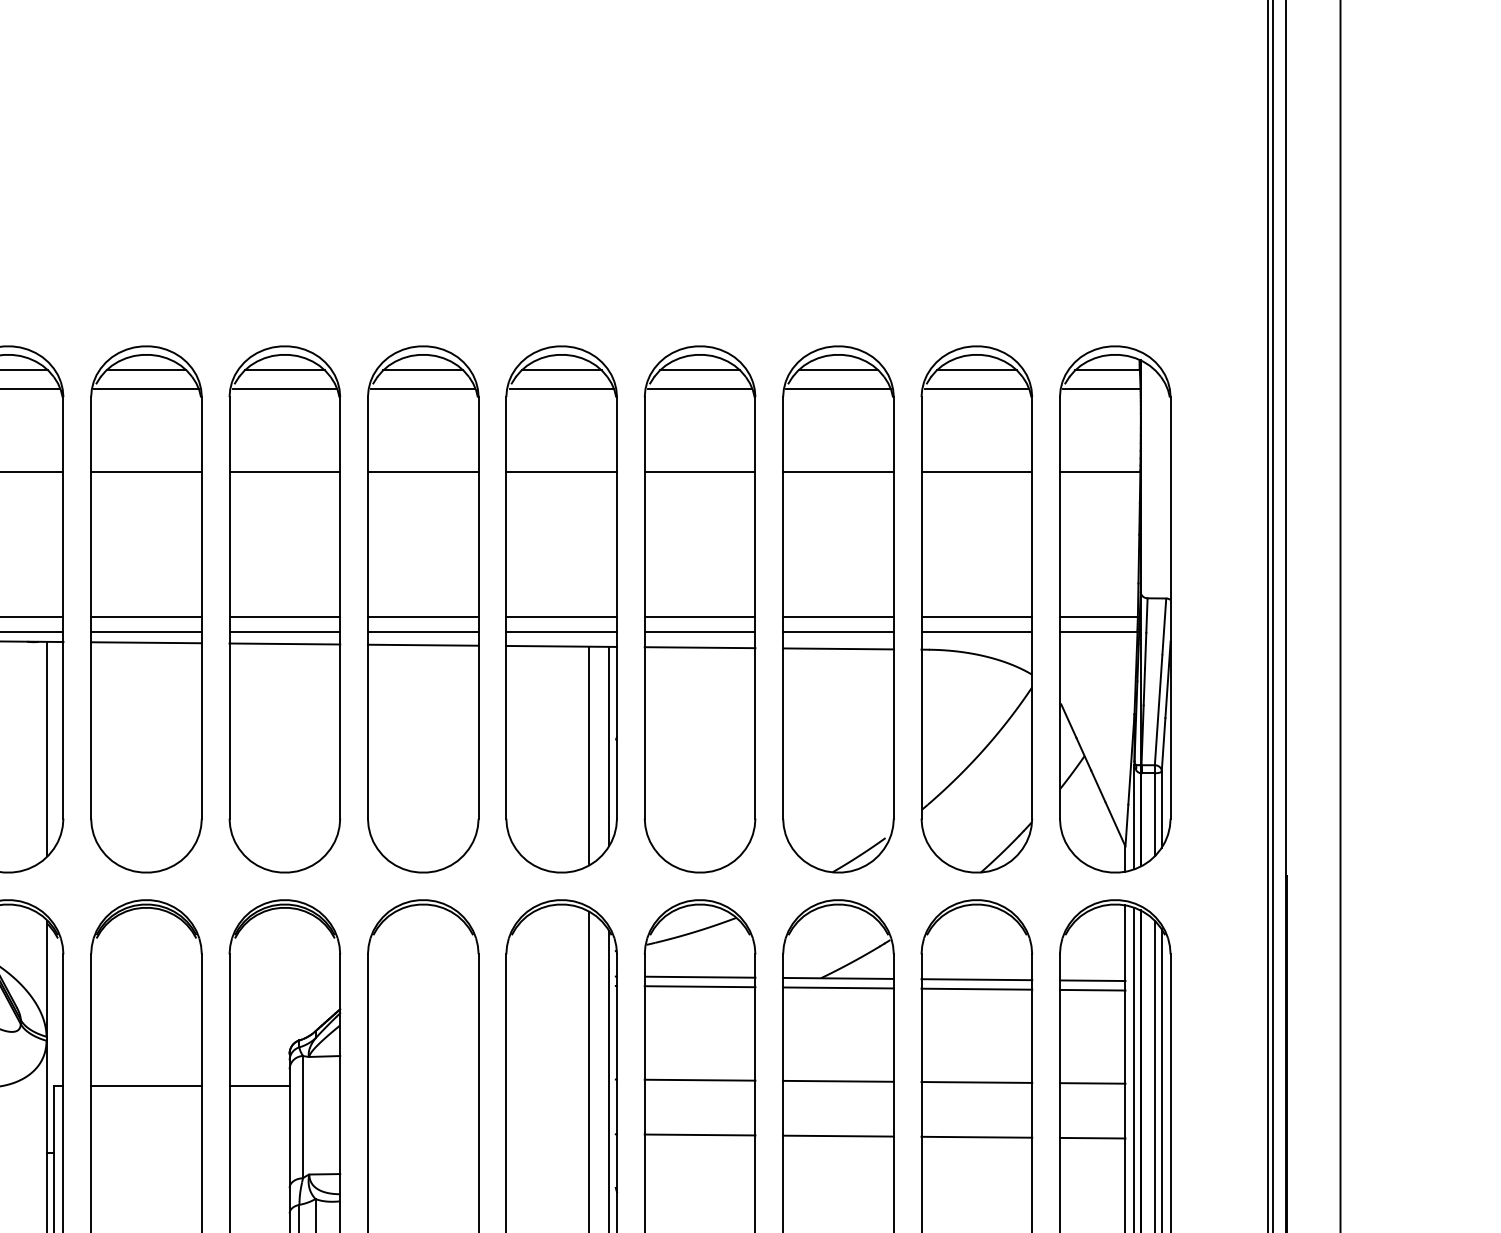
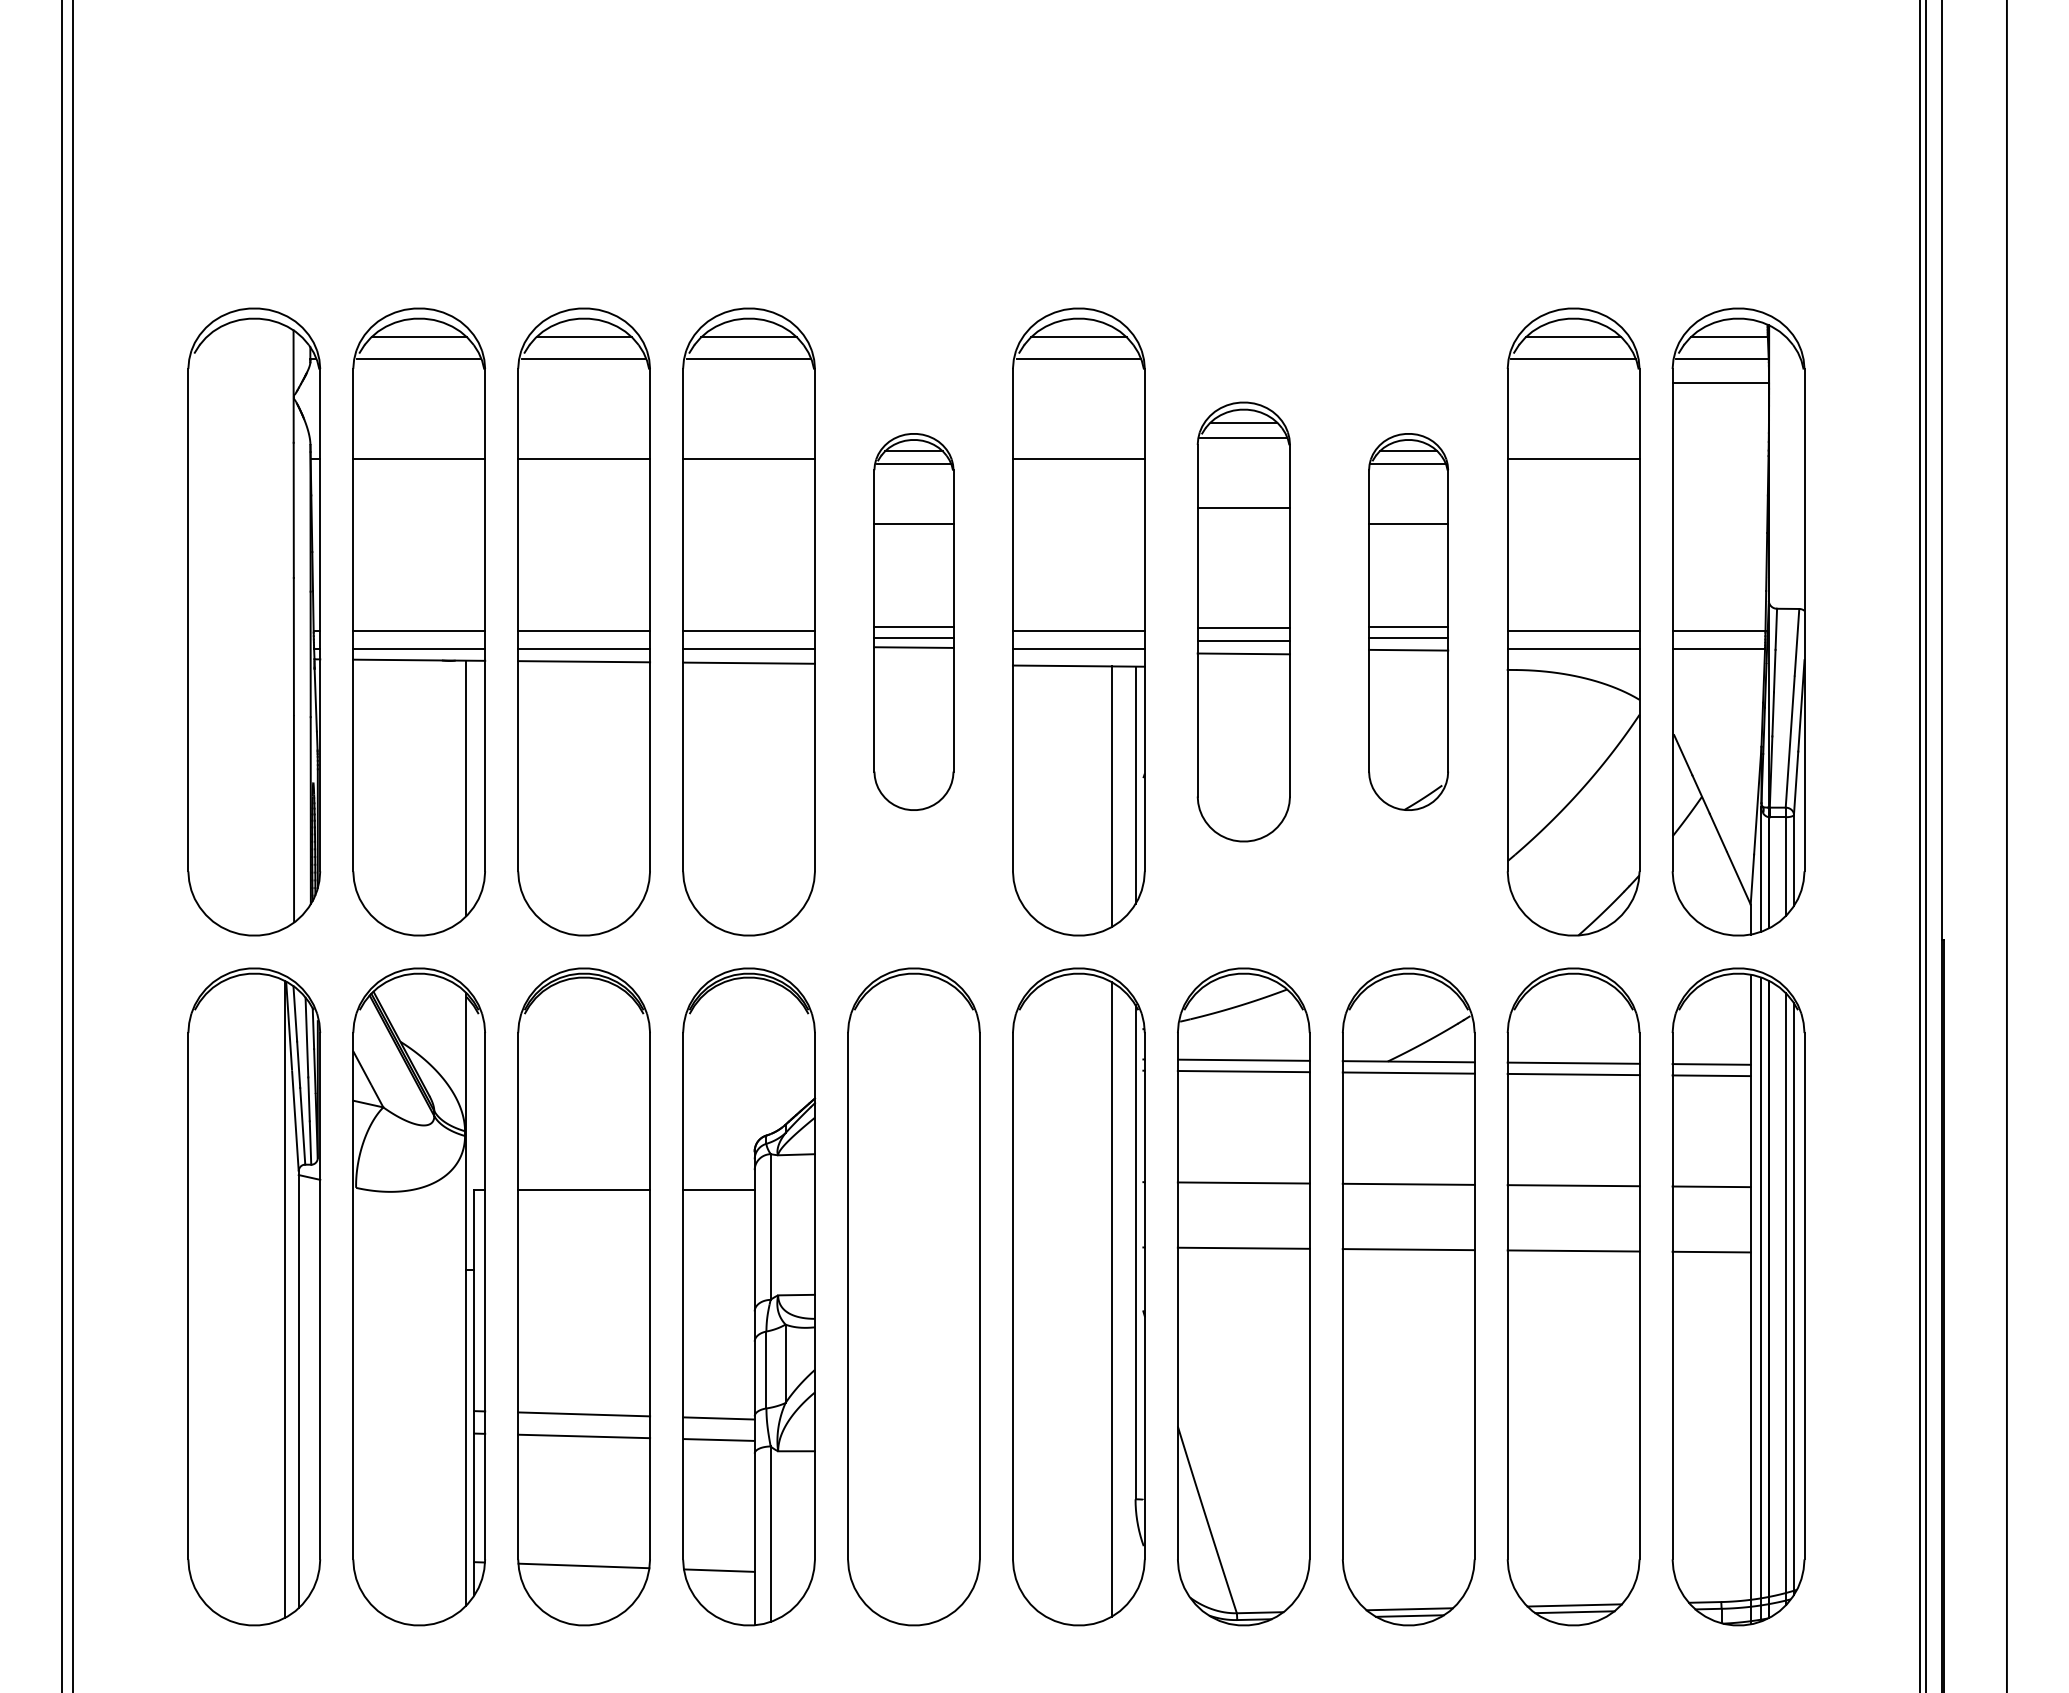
line: (1100, 472) -> (1720, 382), moved
part: (422, 609) -> (913, 621), size x0.6
part: (699, 609) -> (1243, 621), size x0.7
part: (838, 609) -> (1408, 621), size x0.6

